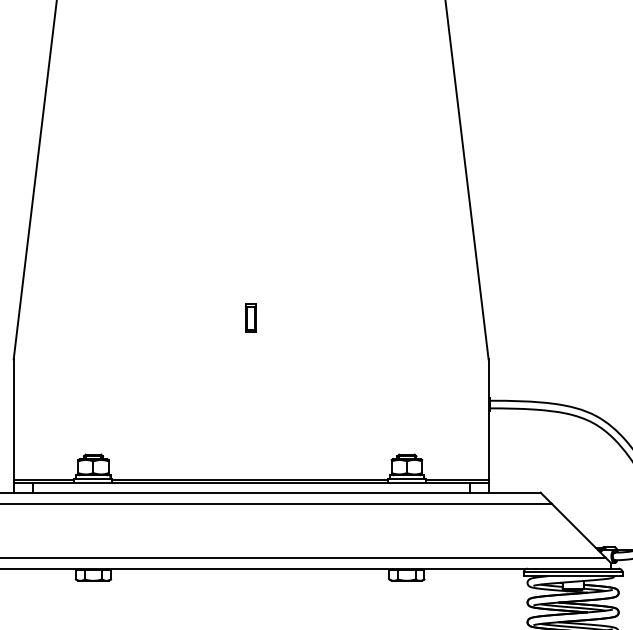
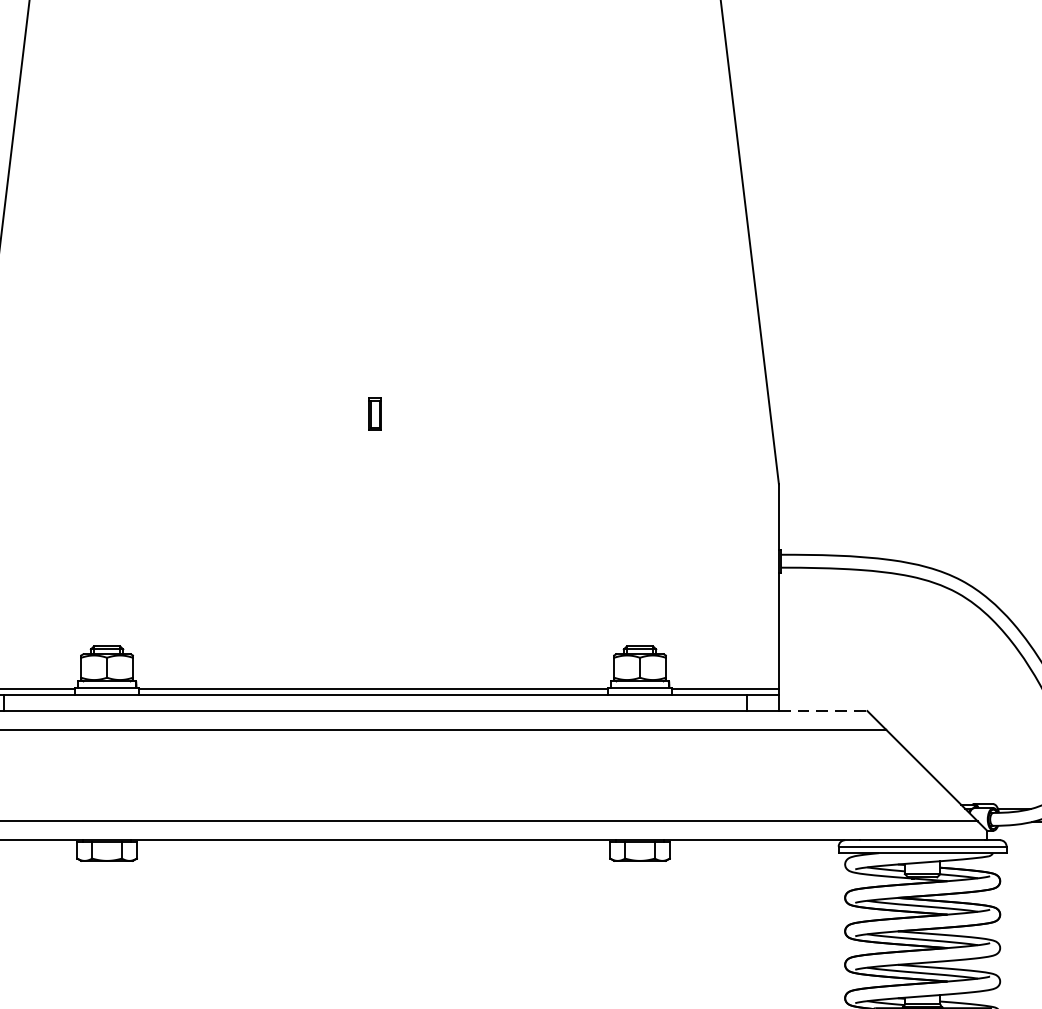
part: (250, 317) -> (374, 413), size x0.7
line: (515, 492) -> (824, 710), solid -> dashed

